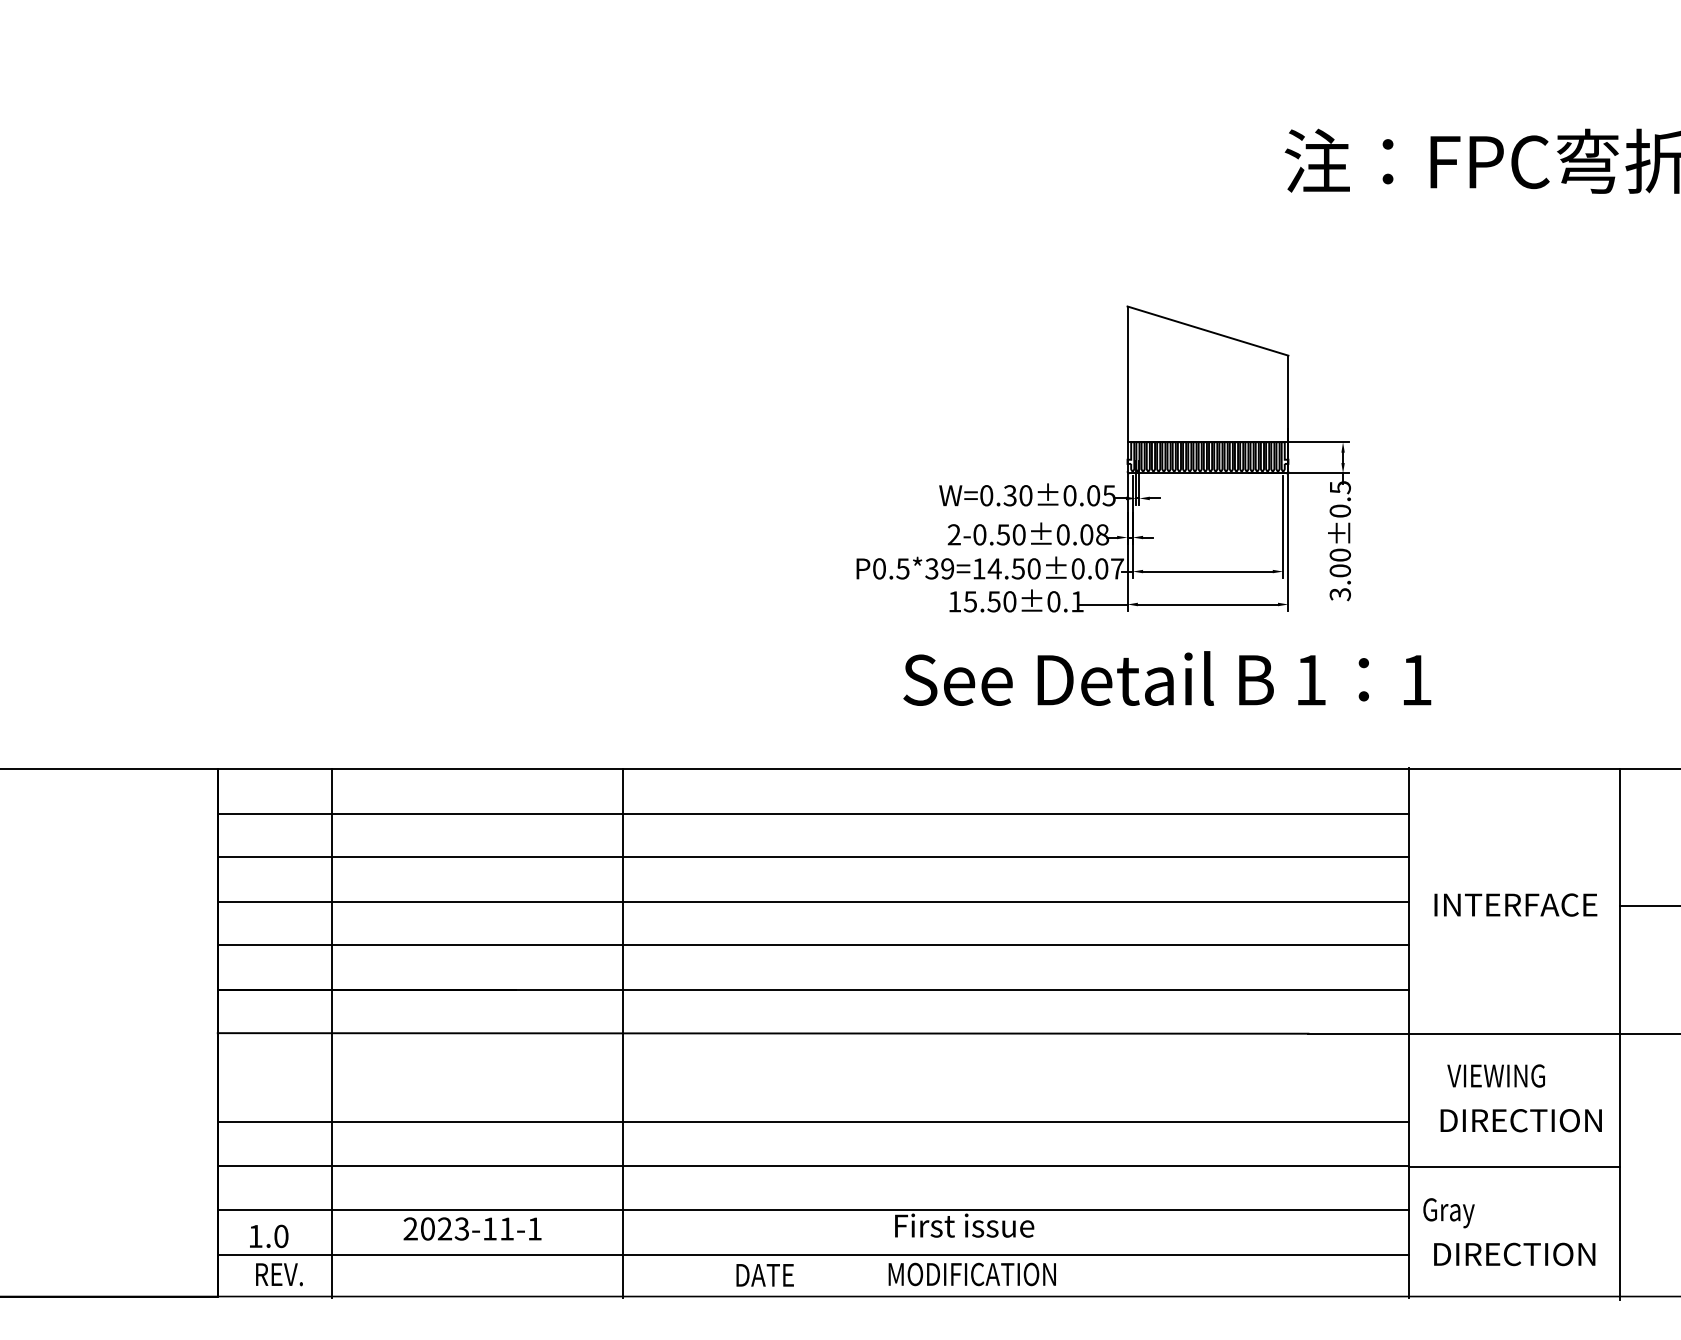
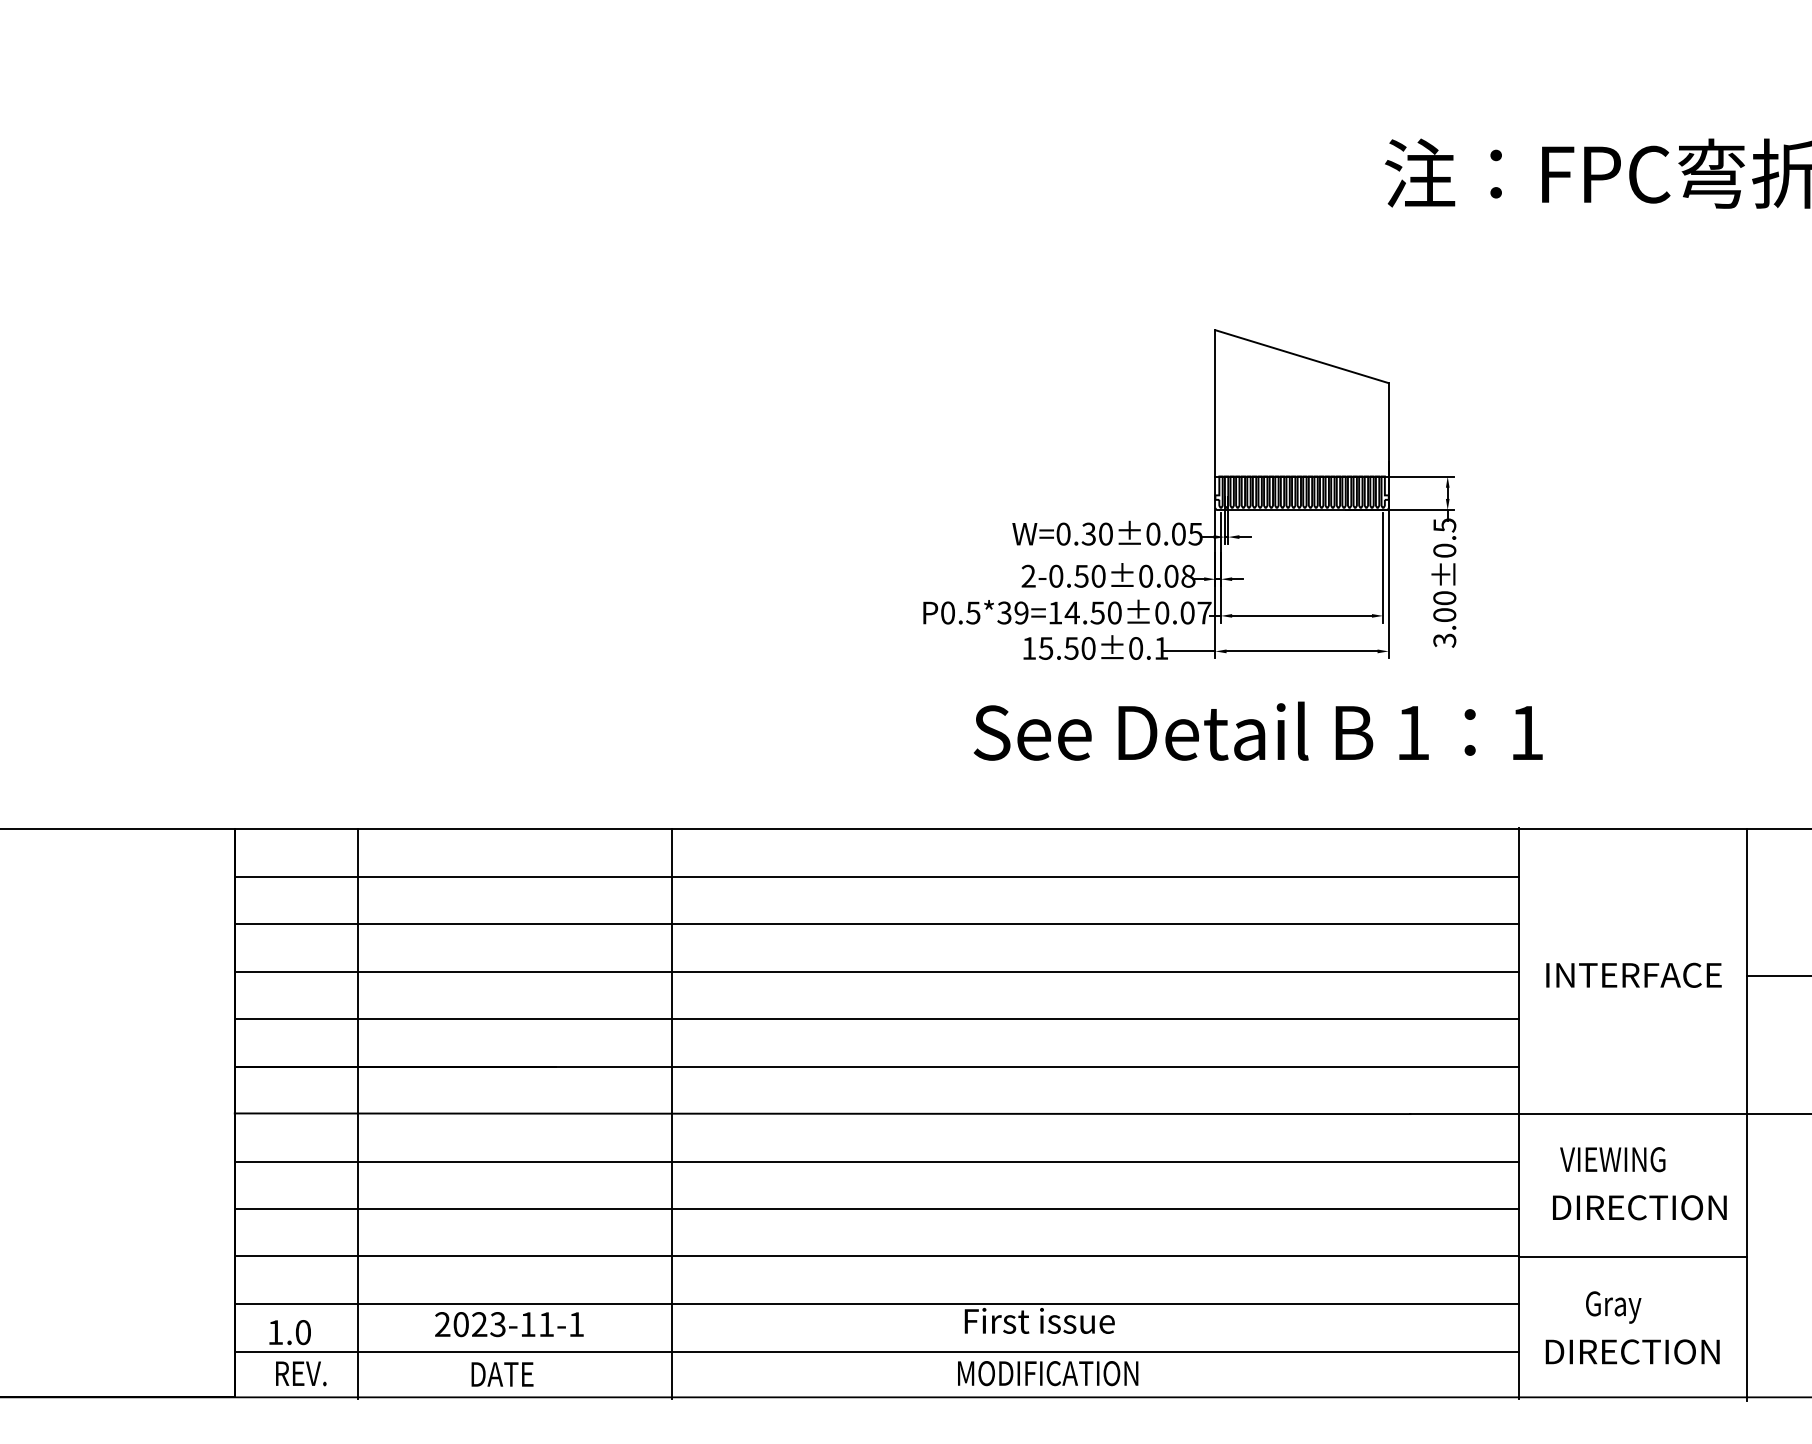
line: (812, 1078) -> (875, 1162), added
text: (1448, 1213) -> (1613, 1307), moved
text: (764, 1275) -> (501, 1374), moved

